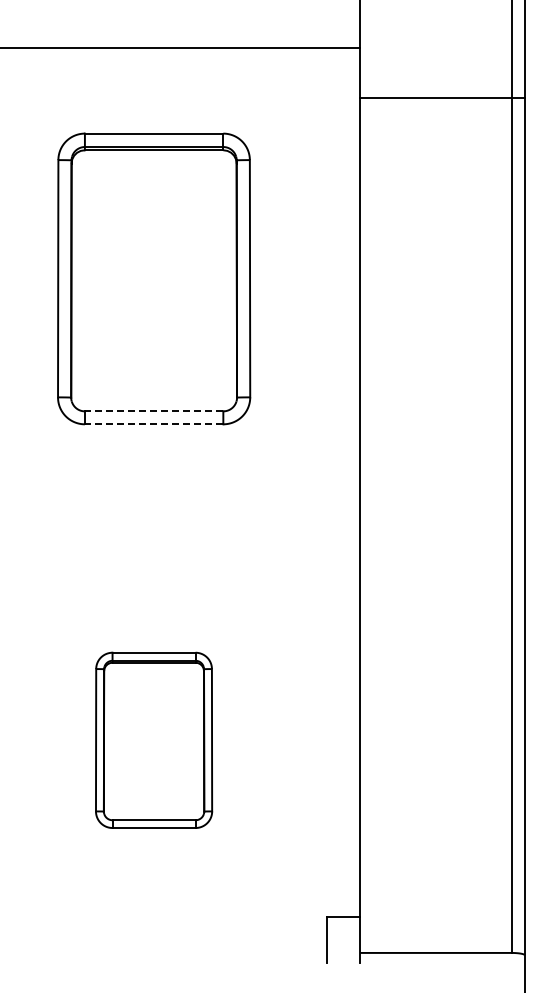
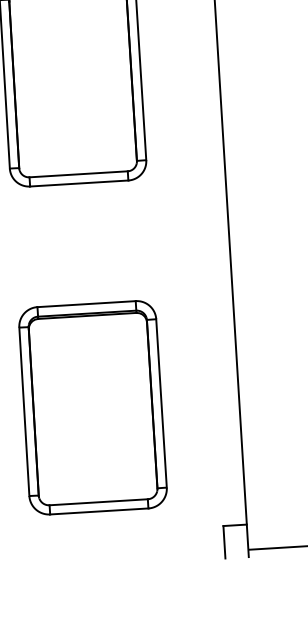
line: (153, 411) -> (78, 174), dashed -> solid
line: (153, 424) -> (78, 183), dashed -> solid
part: (153, 740) -> (92, 407), size x1.67

